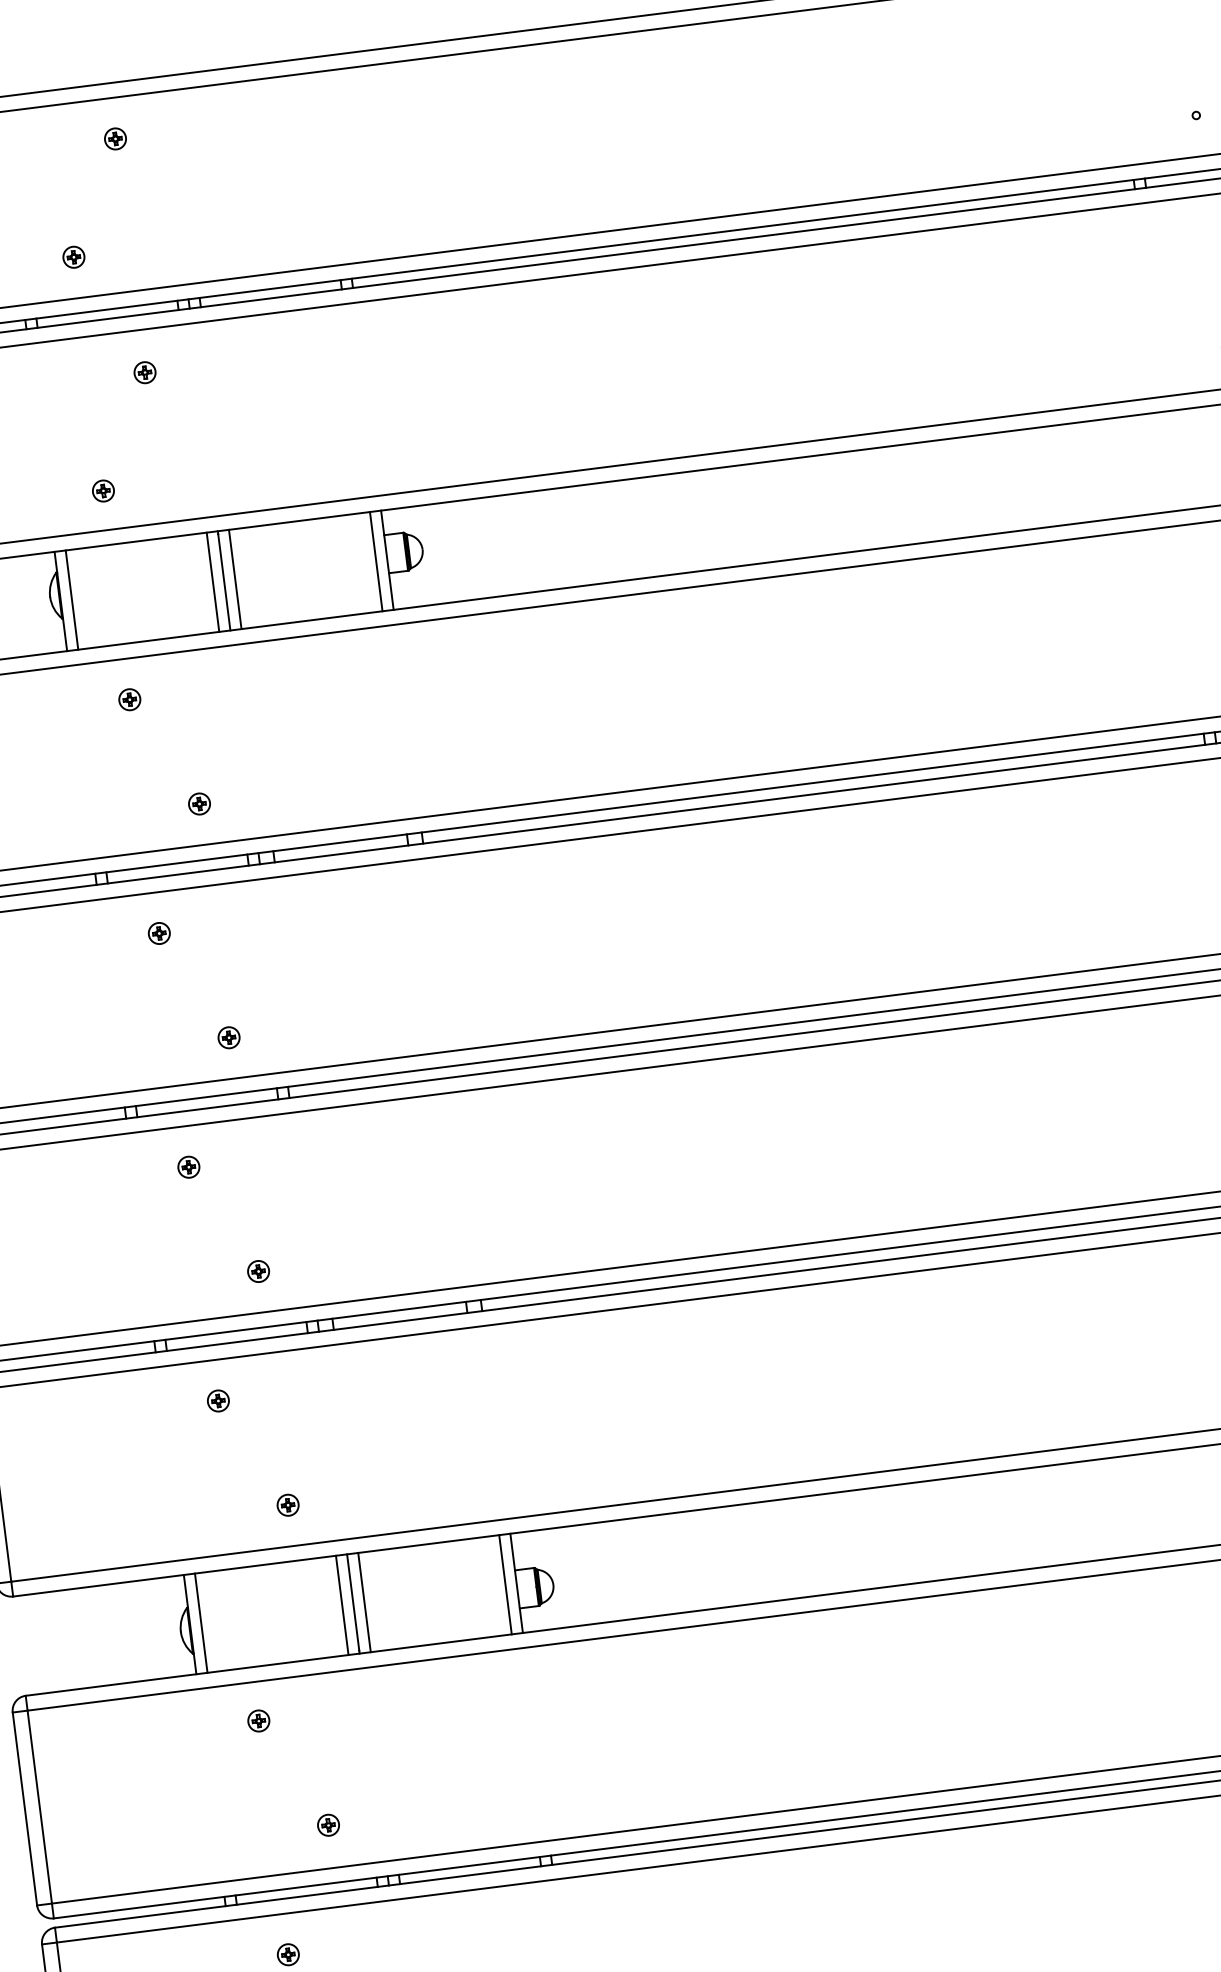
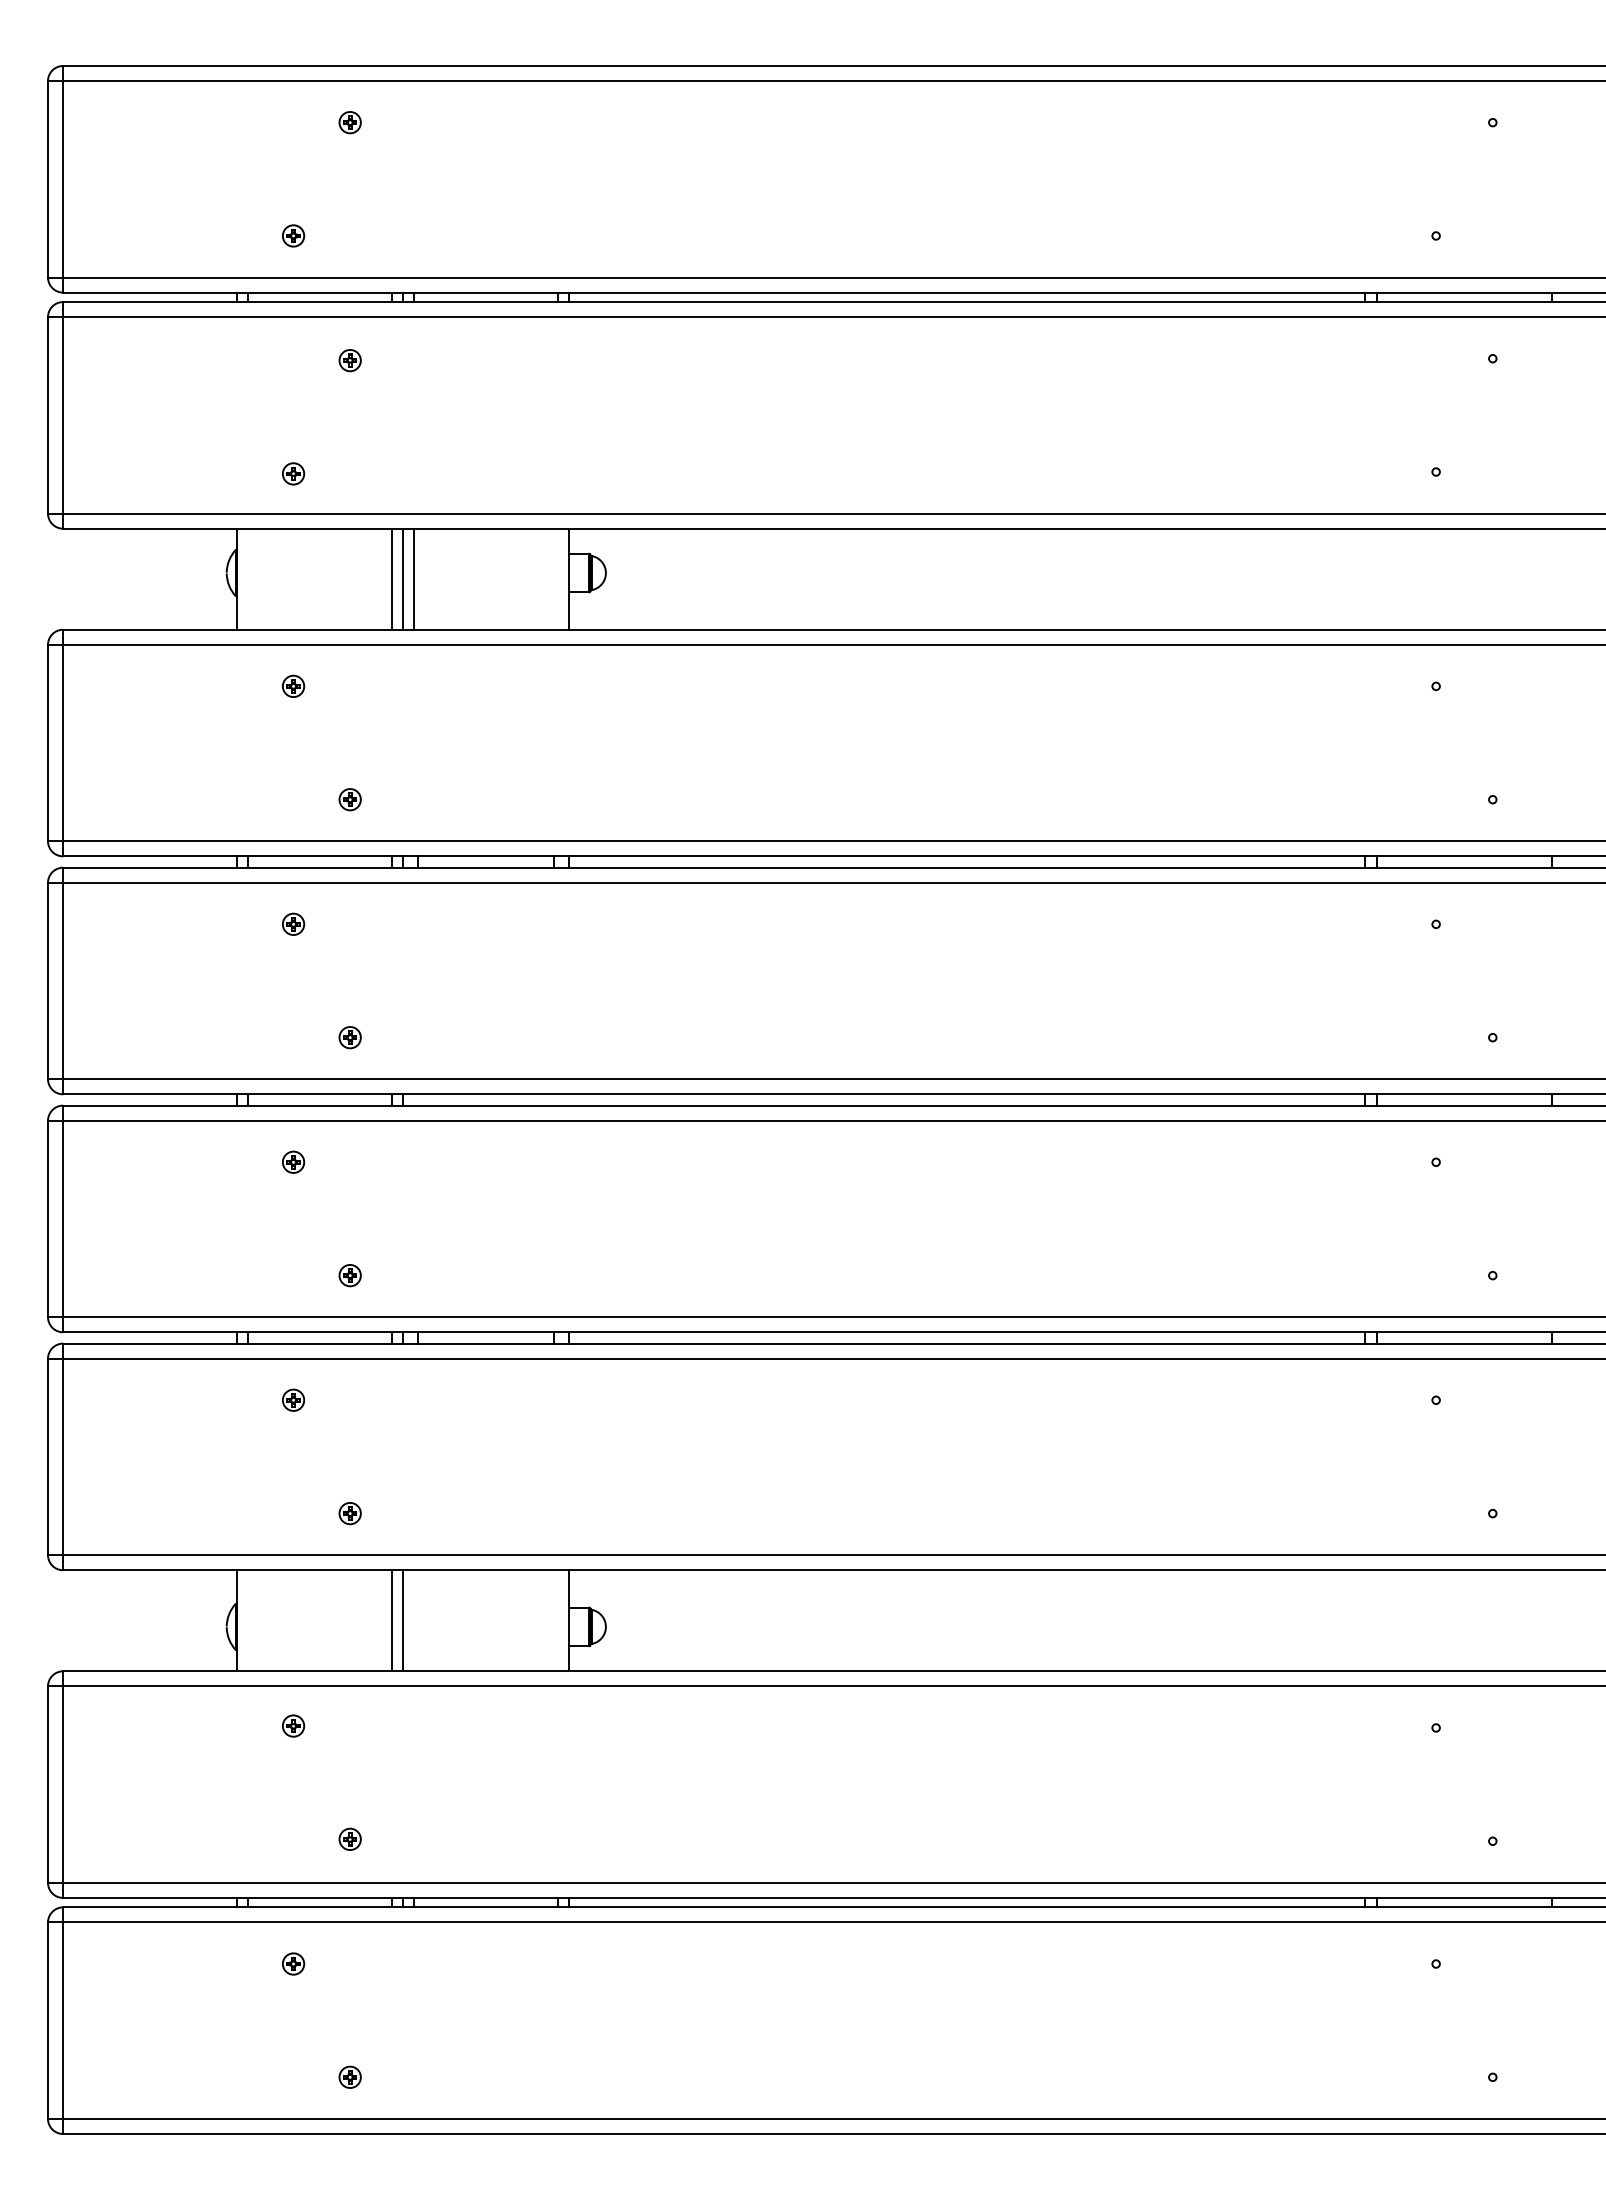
line: (375, 561) -> (557, 578), removed
line: (72, 599) -> (248, 578), removed
line: (505, 1584) -> (557, 1620), removed
line: (364, 1602) -> (414, 1620), removed
line: (201, 1622) -> (248, 1620), removed

